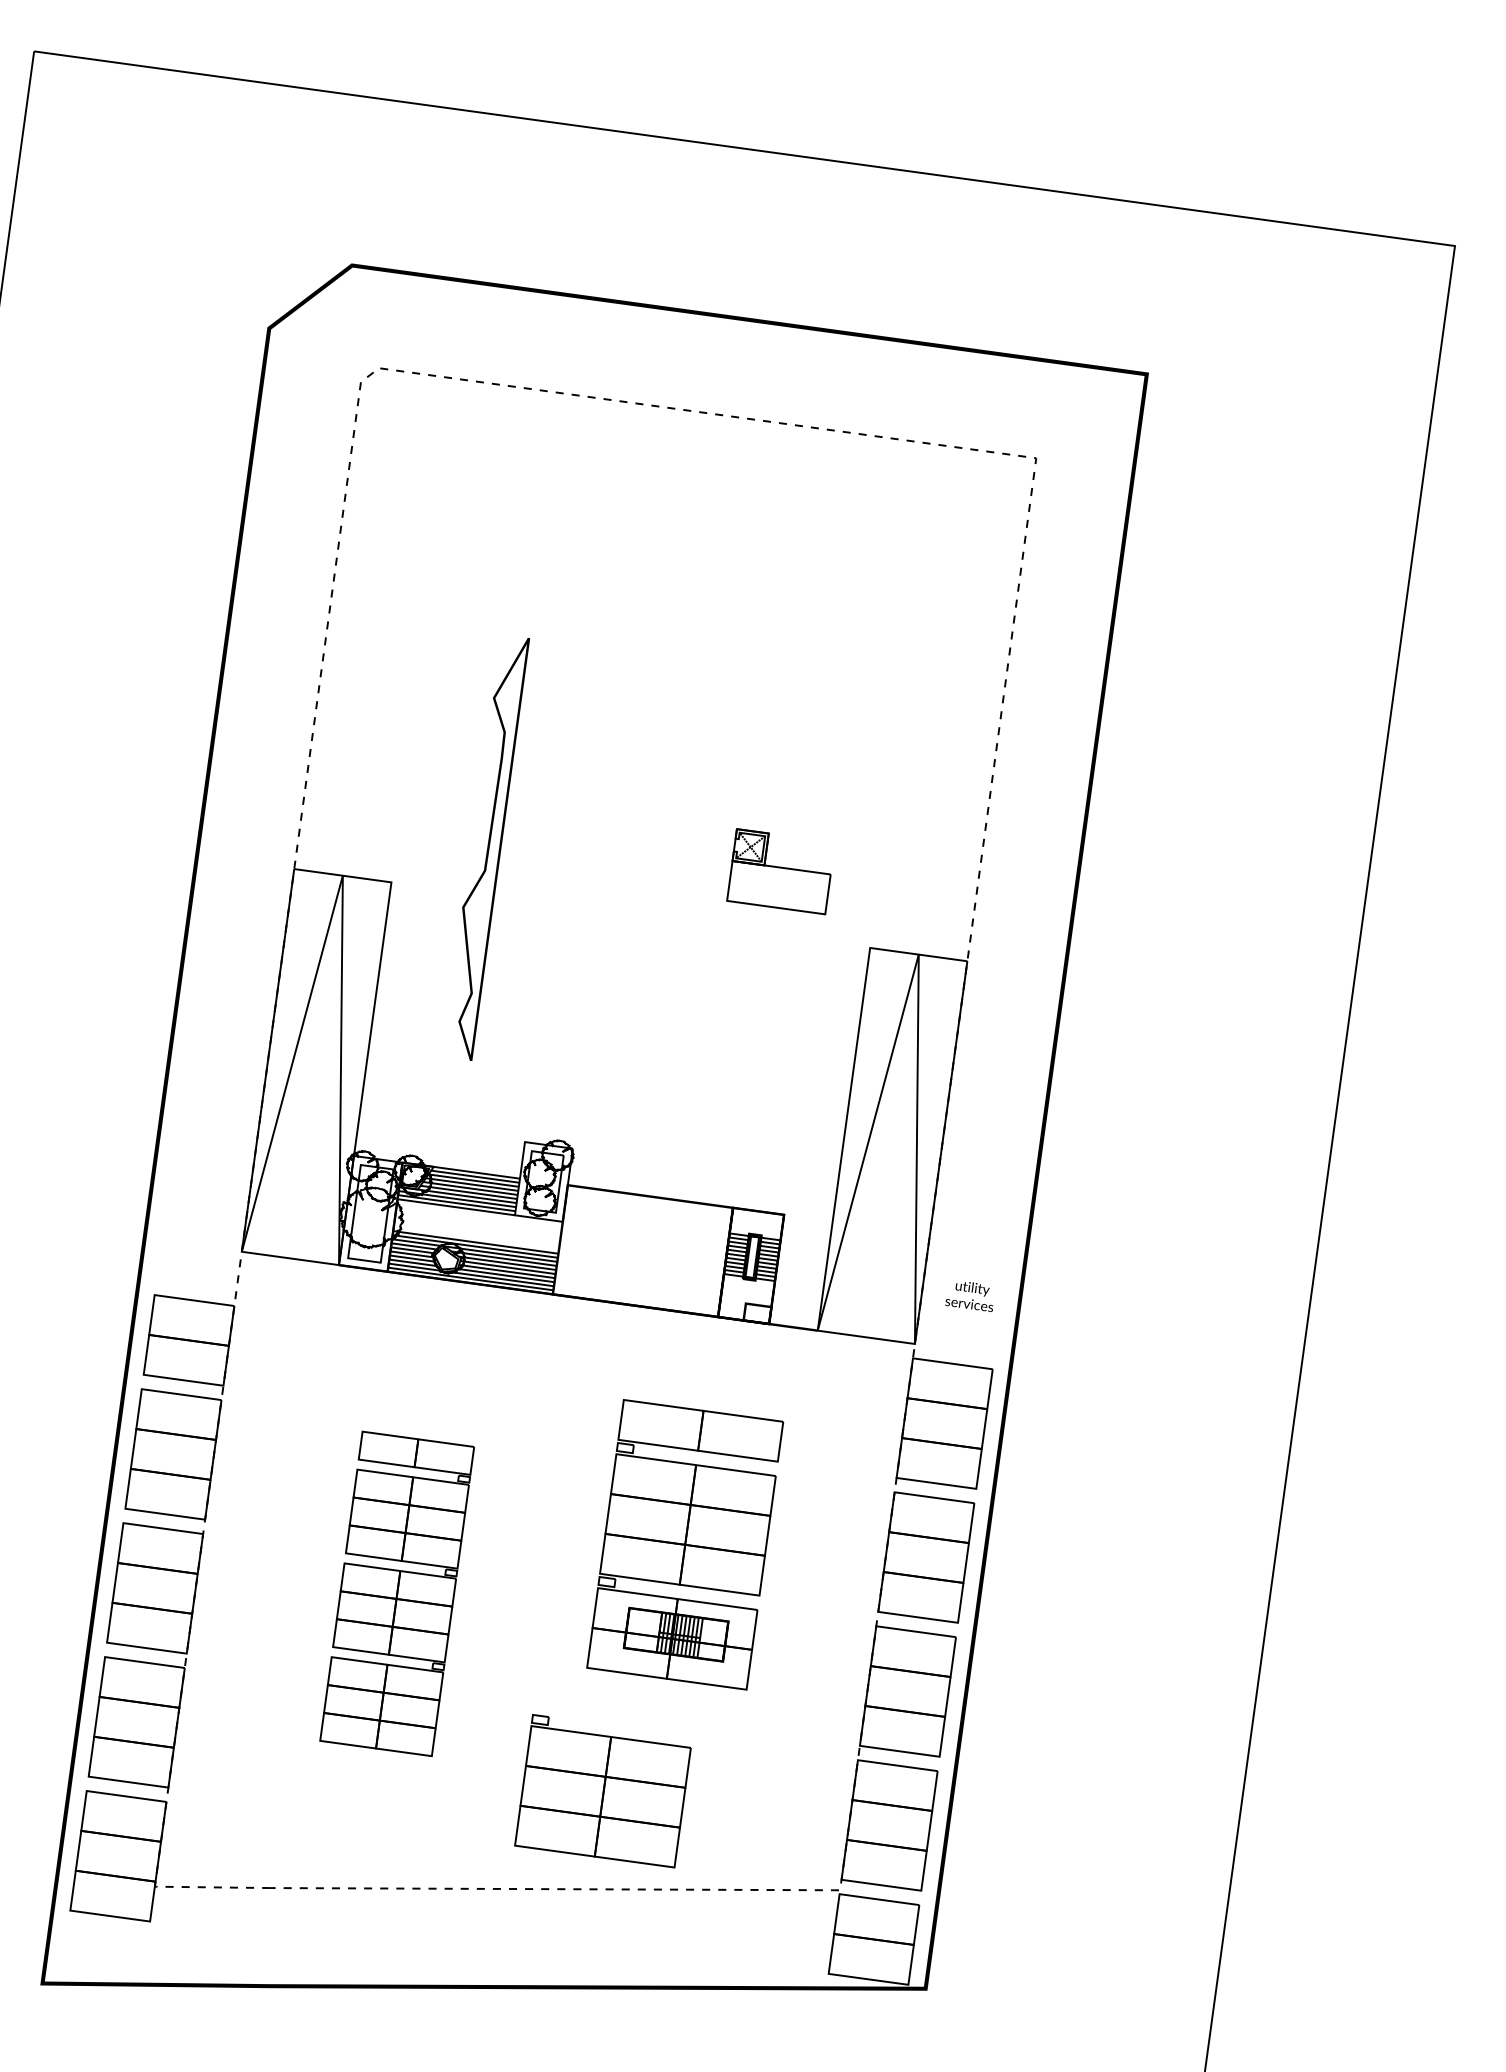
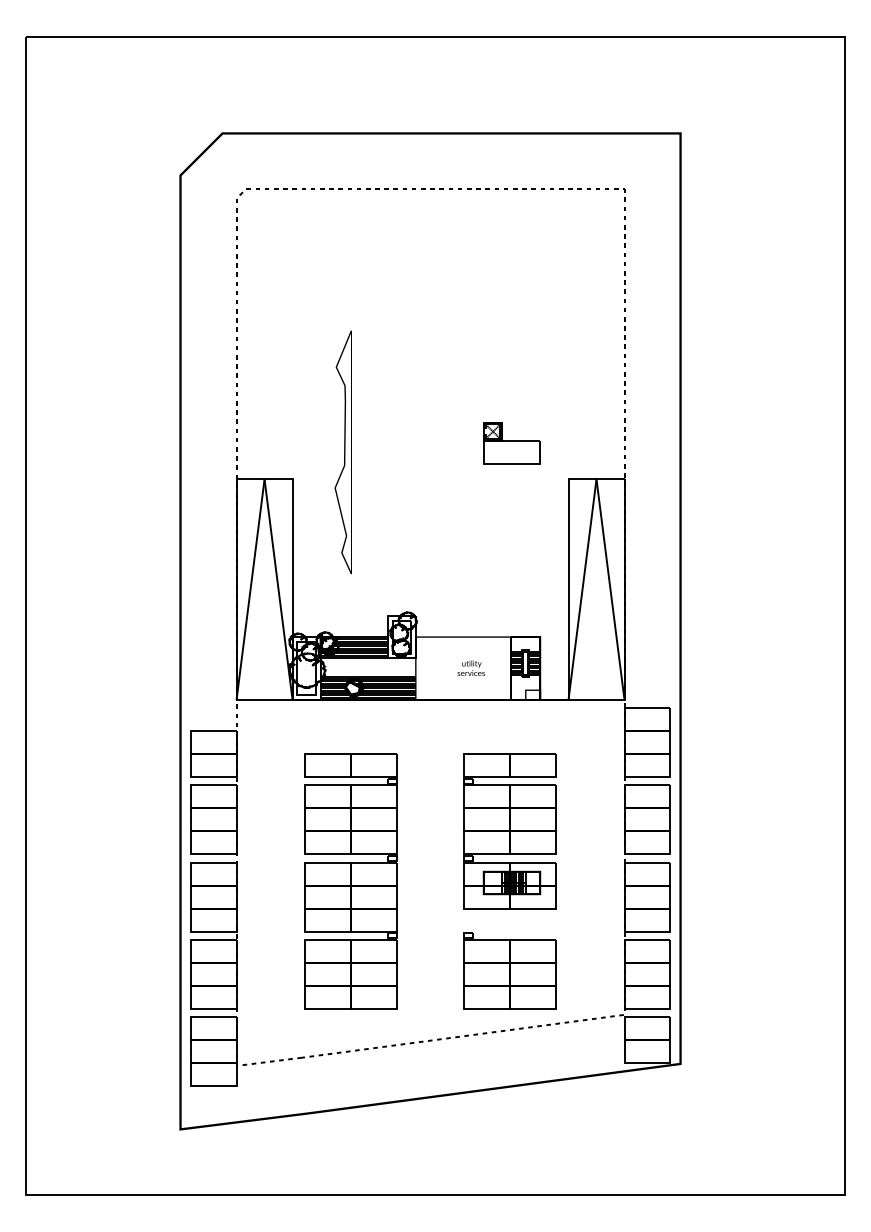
text: (969, 1294) -> (470, 667), moved
part: (396, 1593) -> (350, 881), size x1.43
part: (602, 1789) -> (509, 970), moved

